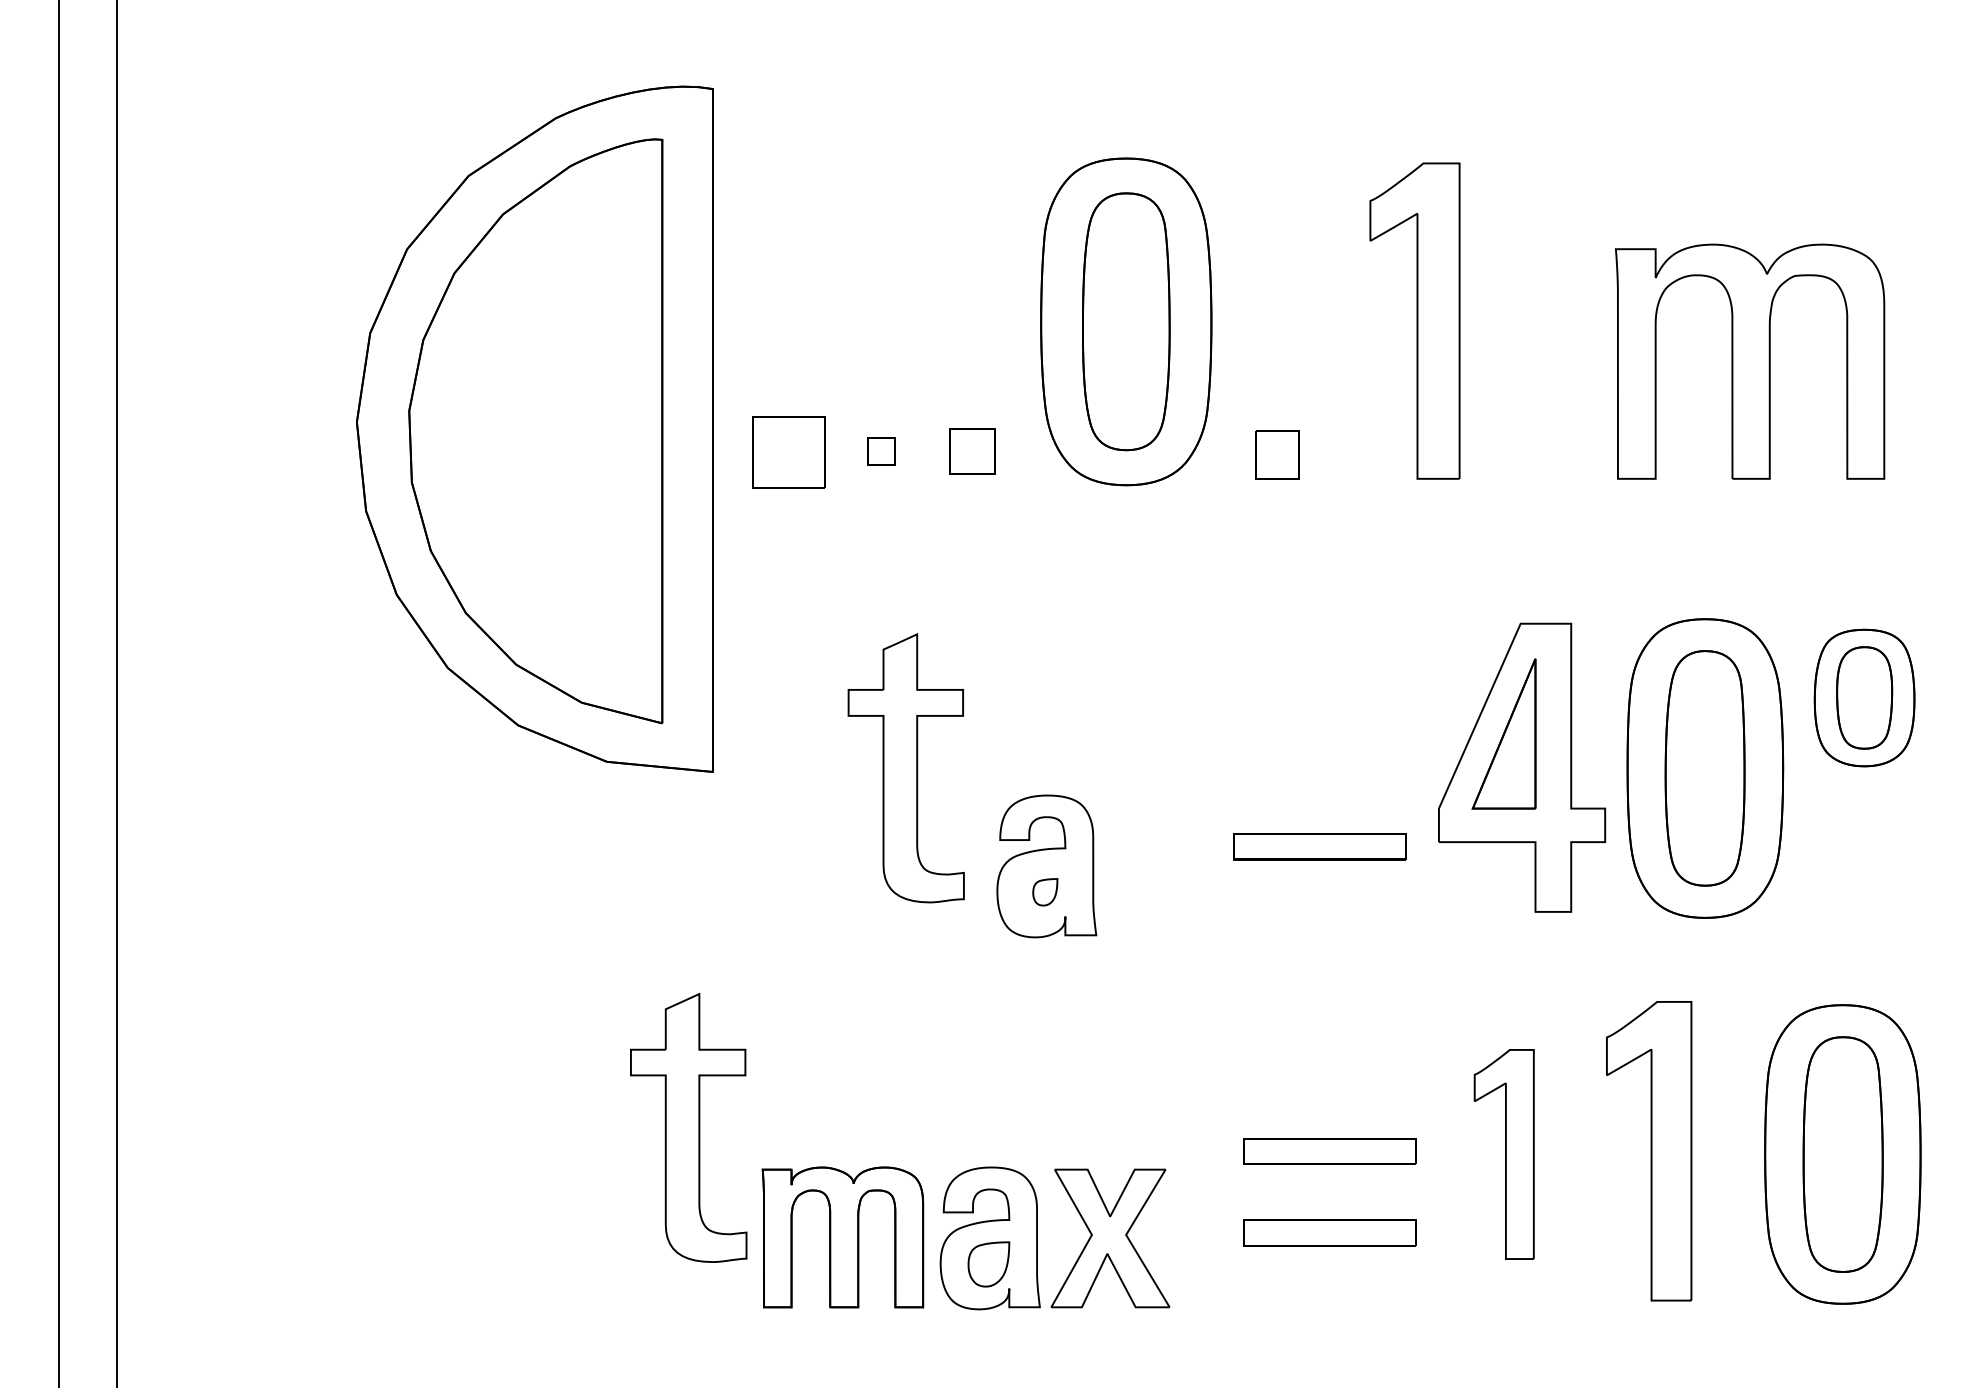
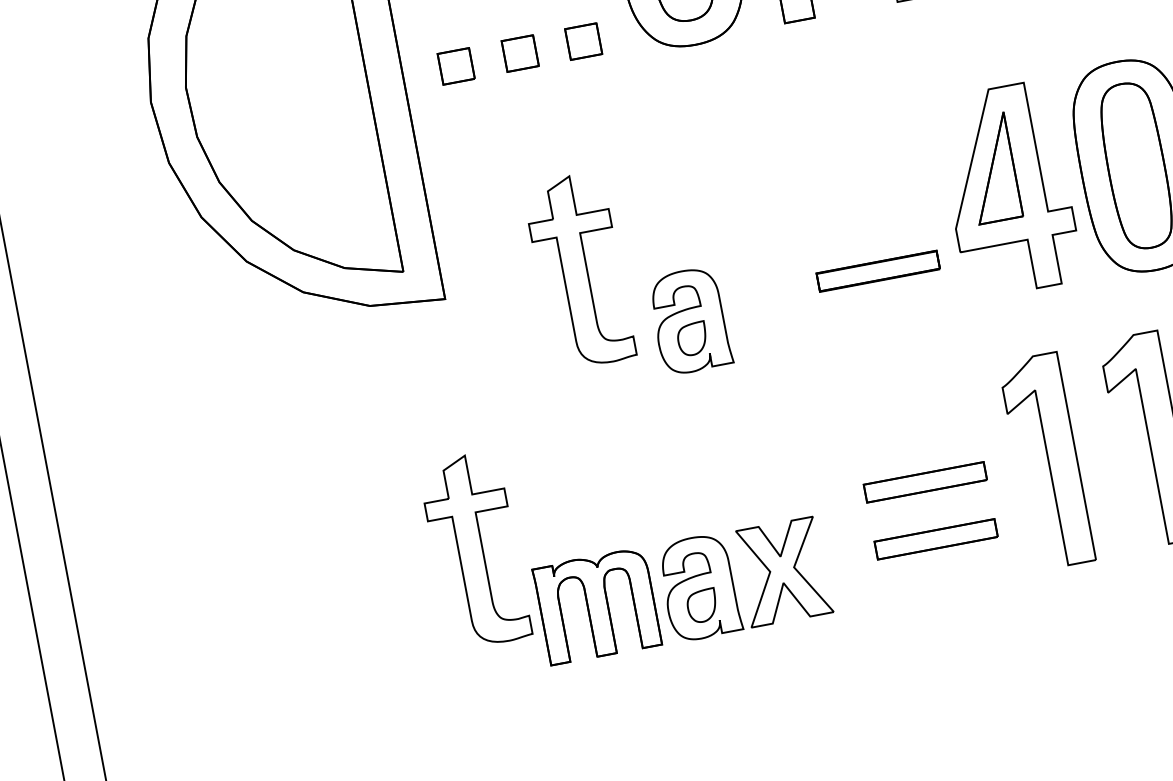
part: (881, 451) -> (520, 53), size x1.67
part: (789, 452) -> (456, 66), size x0.62
part: (1045, 892) -> (692, 339), size x1.67
part: (1504, 1154) -> (1047, 461), size x1.43

